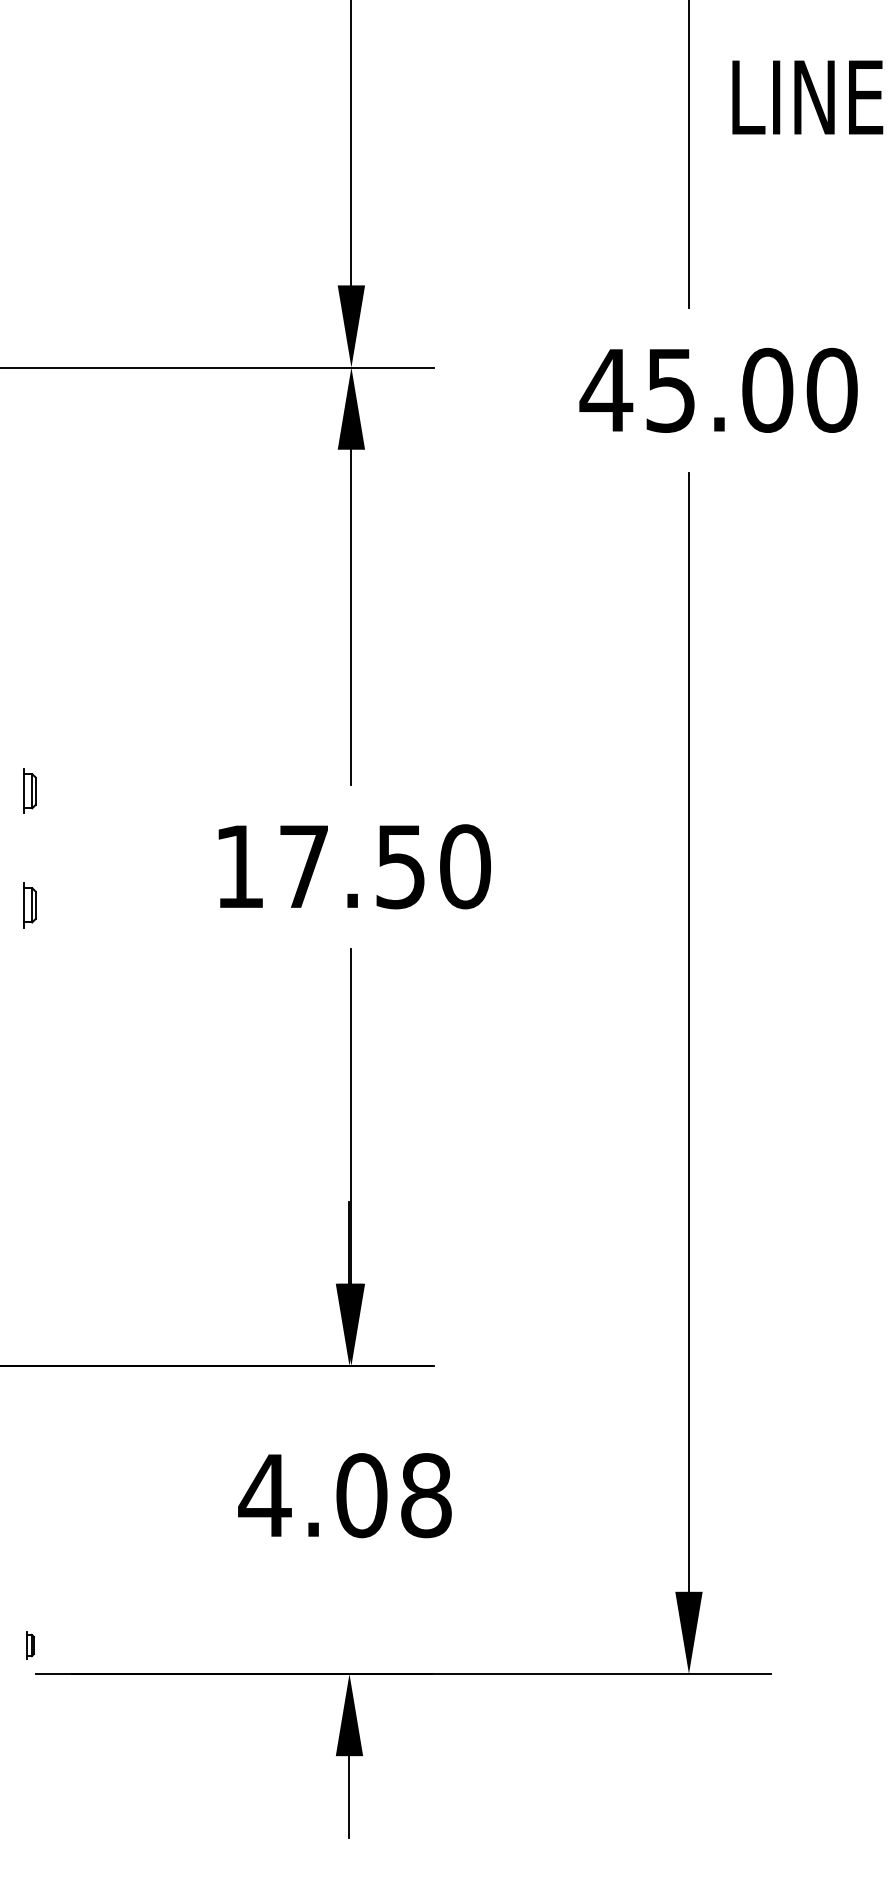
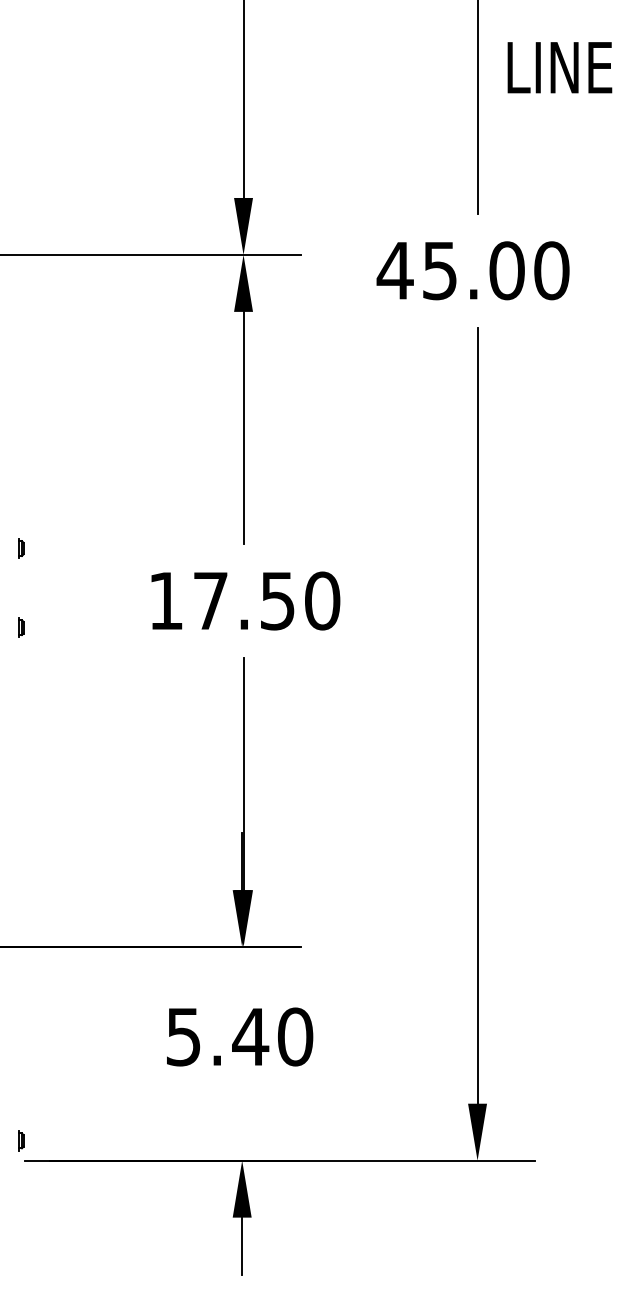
text: (717, 390) -> (472, 270), moved
part: (31, 790) -> (21, 548), size x0.62
part: (31, 904) -> (21, 627), size x0.62
text: (345, 1494) -> (239, 1036), 4.08 -> 5.40

